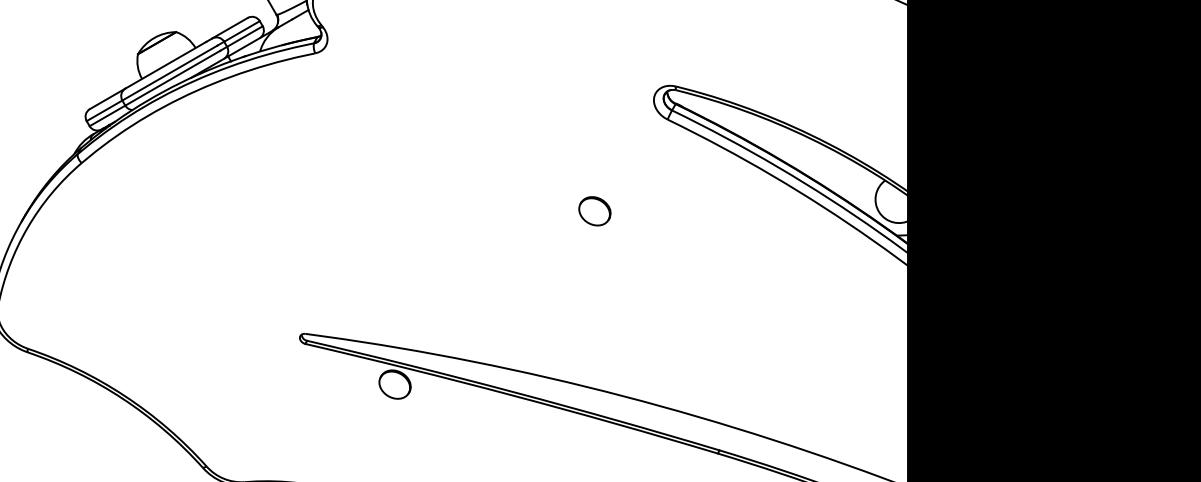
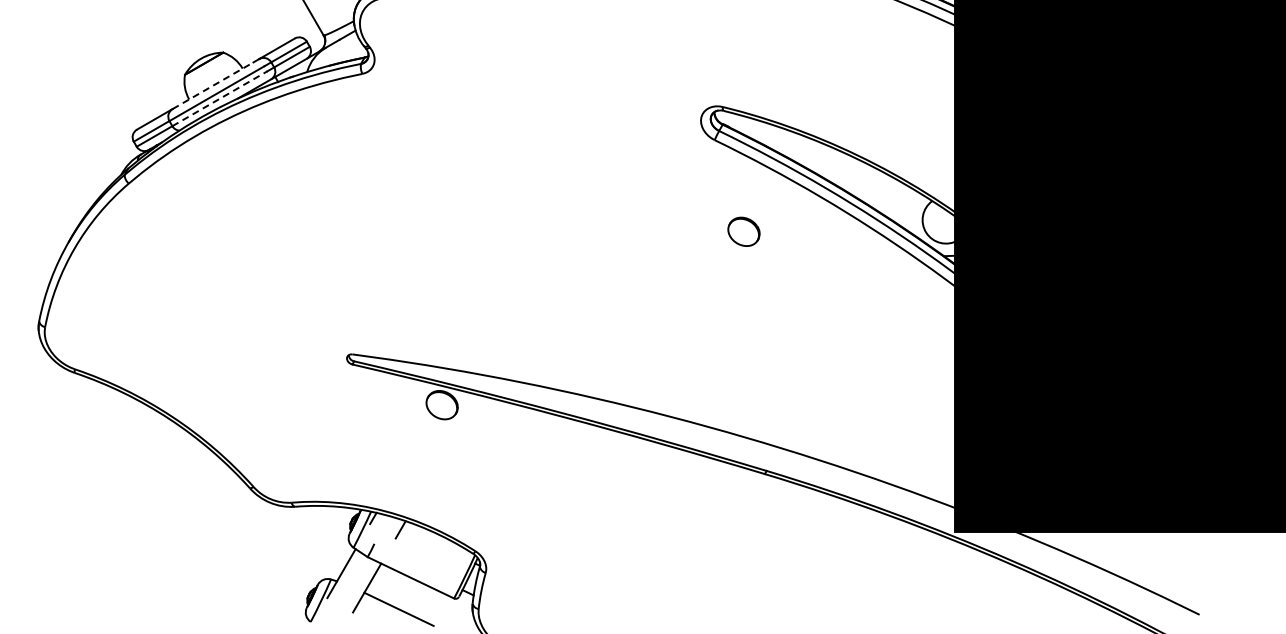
line: (166, 64) -> (213, 85), solid -> dashed
line: (172, 77) -> (219, 98), solid -> dashed
part: (594, 210) -> (743, 231), moved

